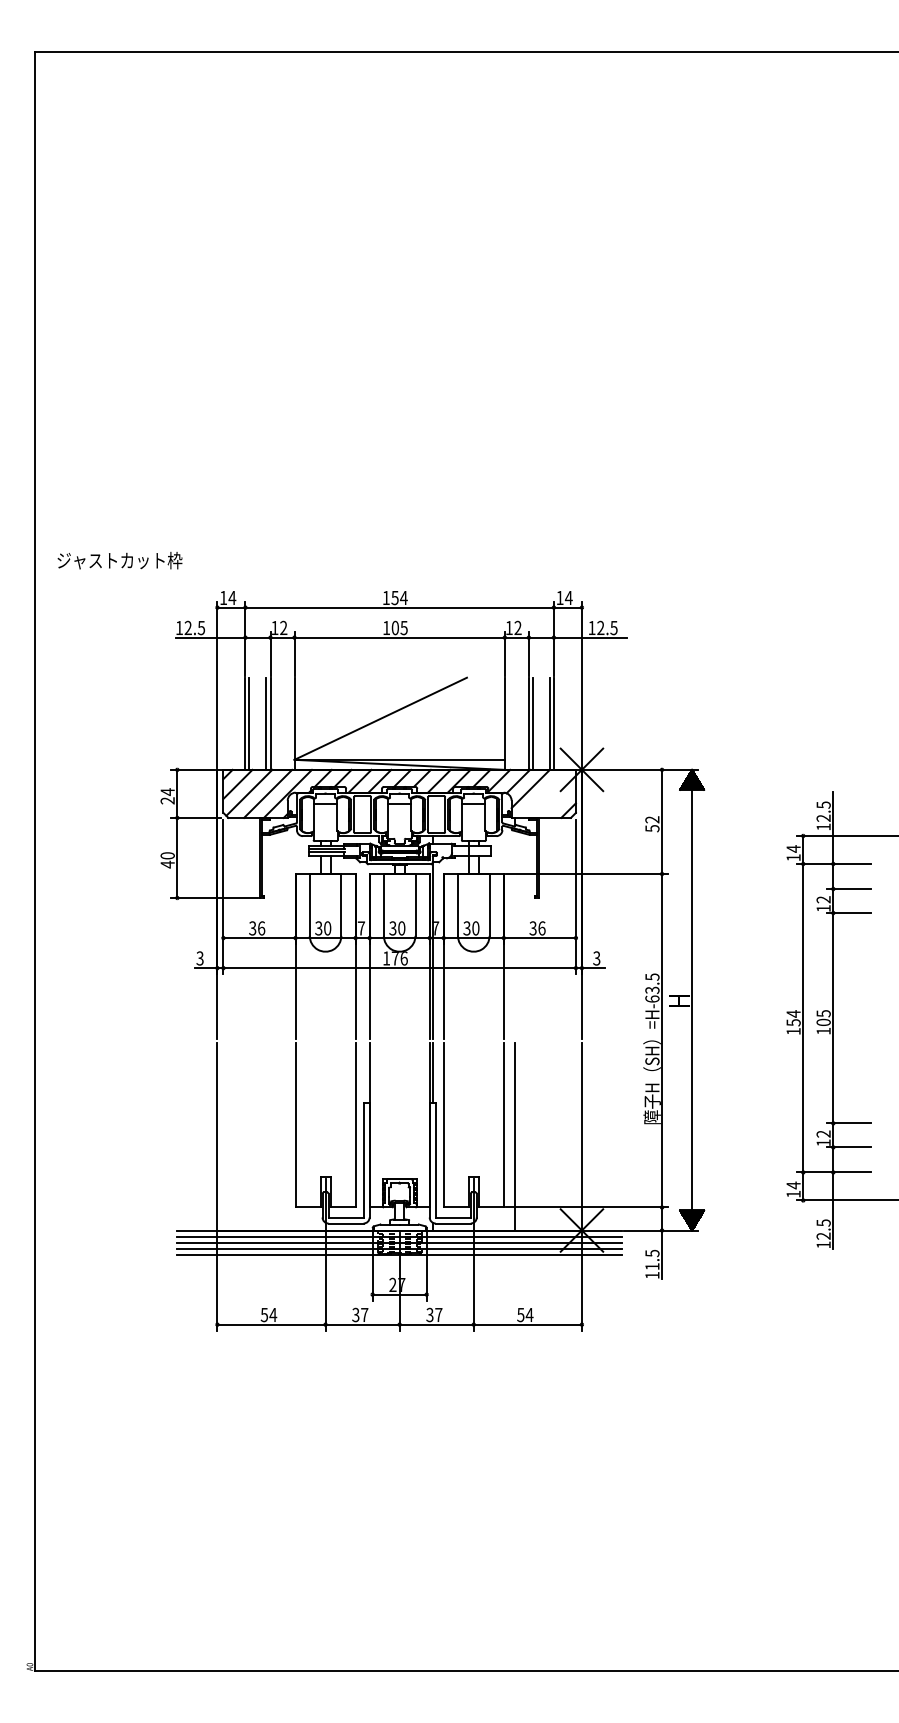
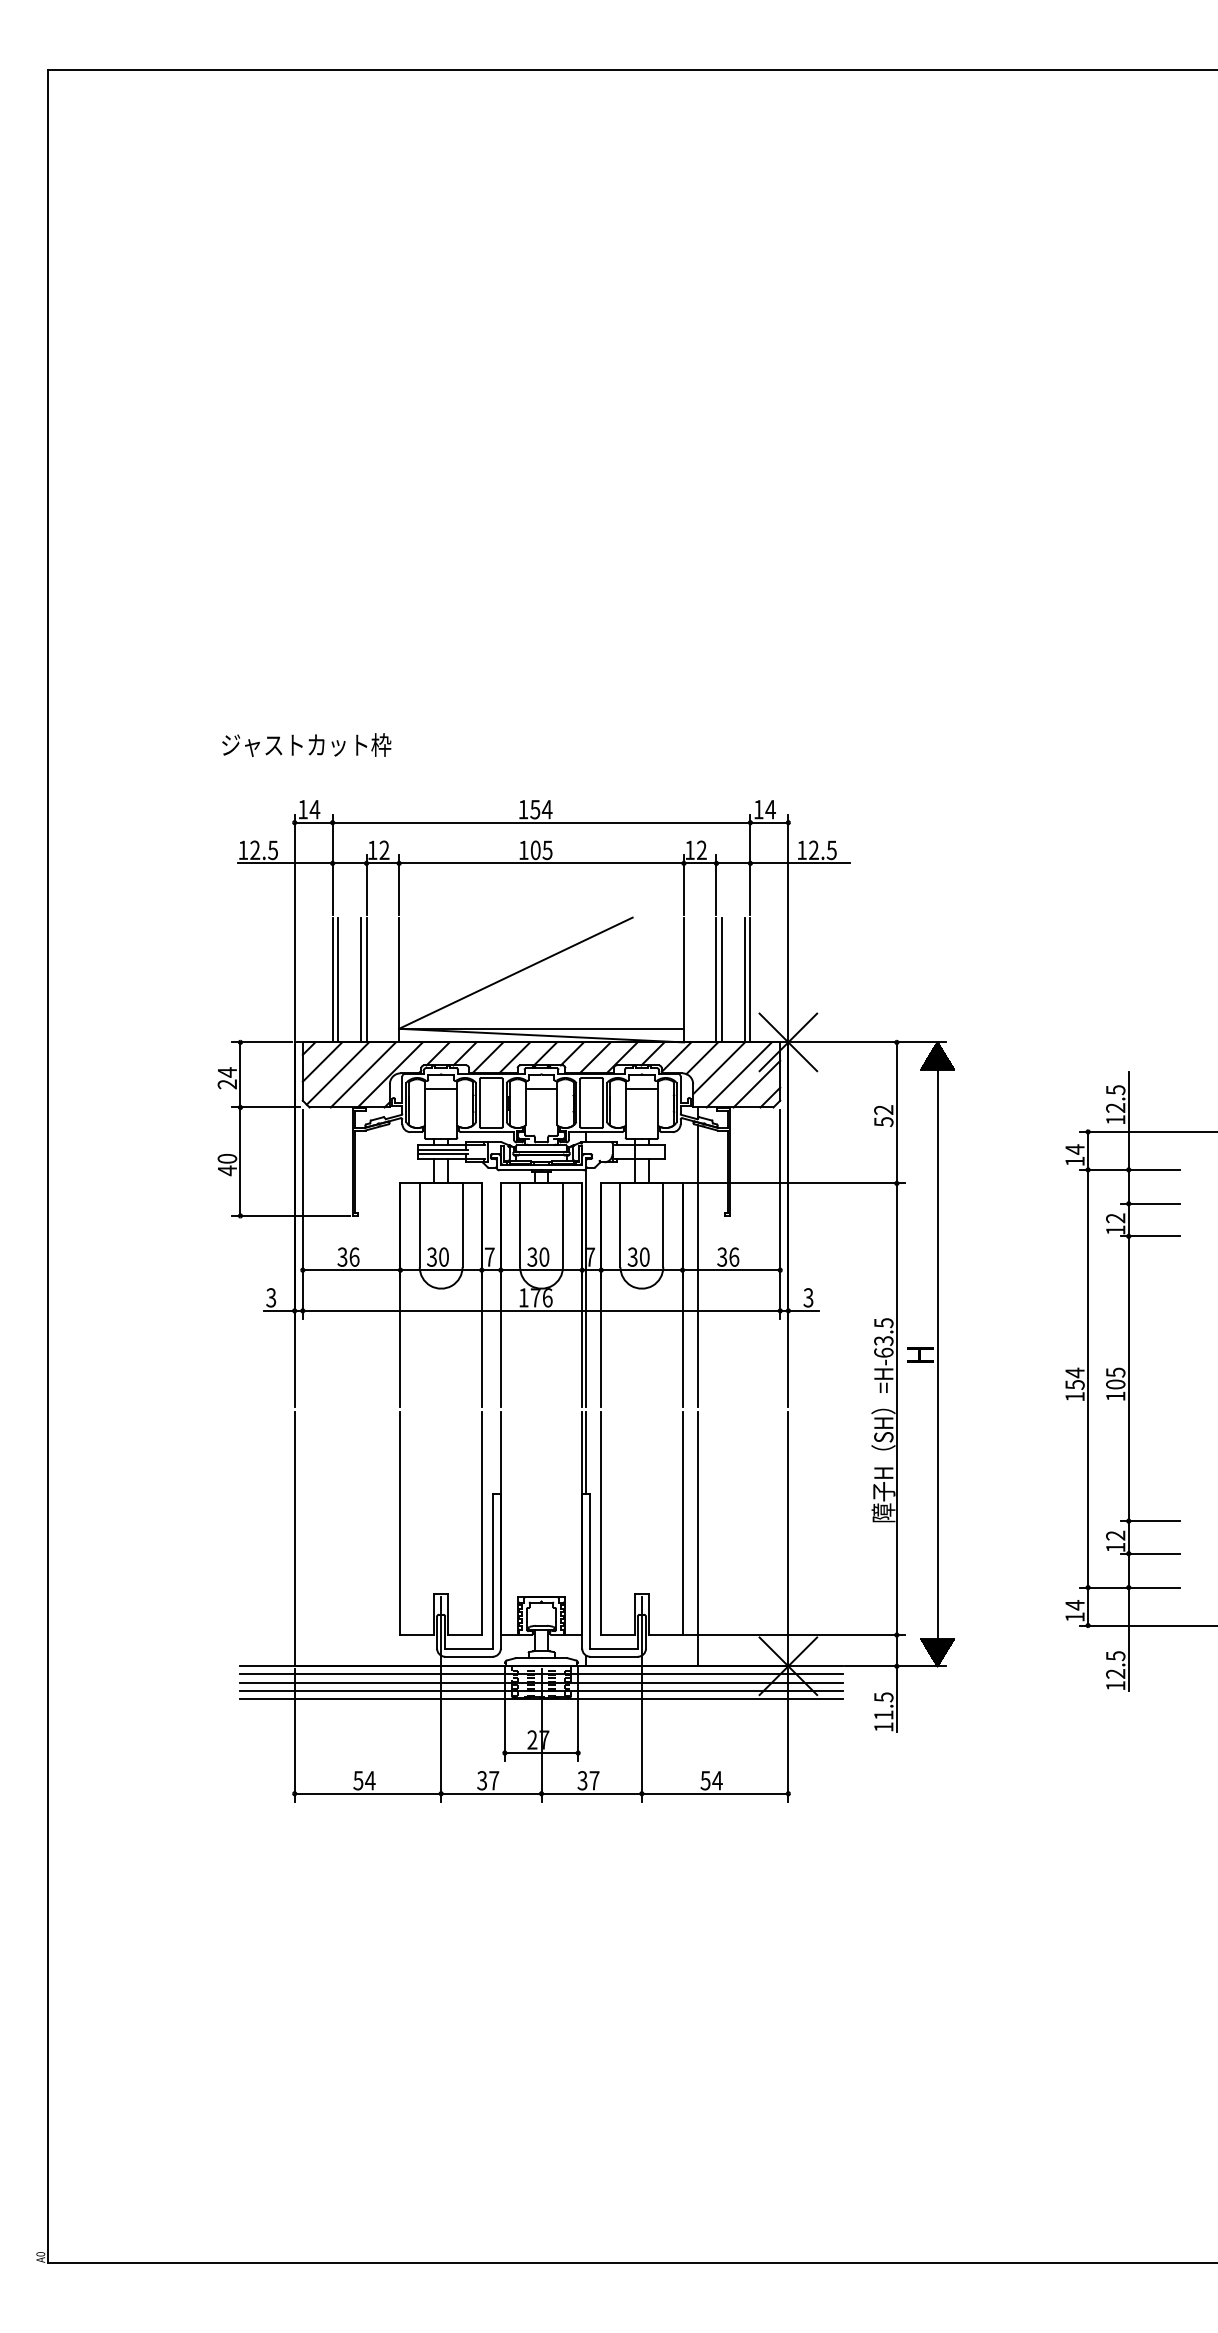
text: (119, 560) -> (306, 744), moved
line: (545, 793) -> (738, 1074), added
line: (558, 800) -> (756, 1083), added
line: (514, 934) -> (697, 1265), added

